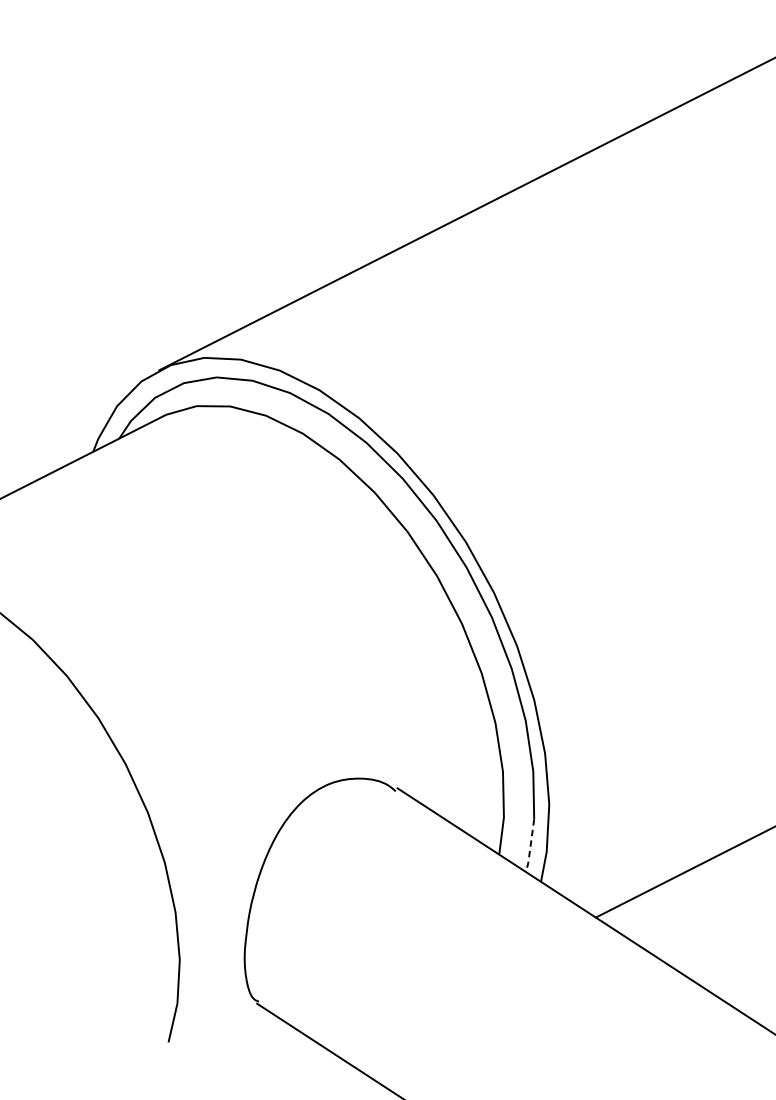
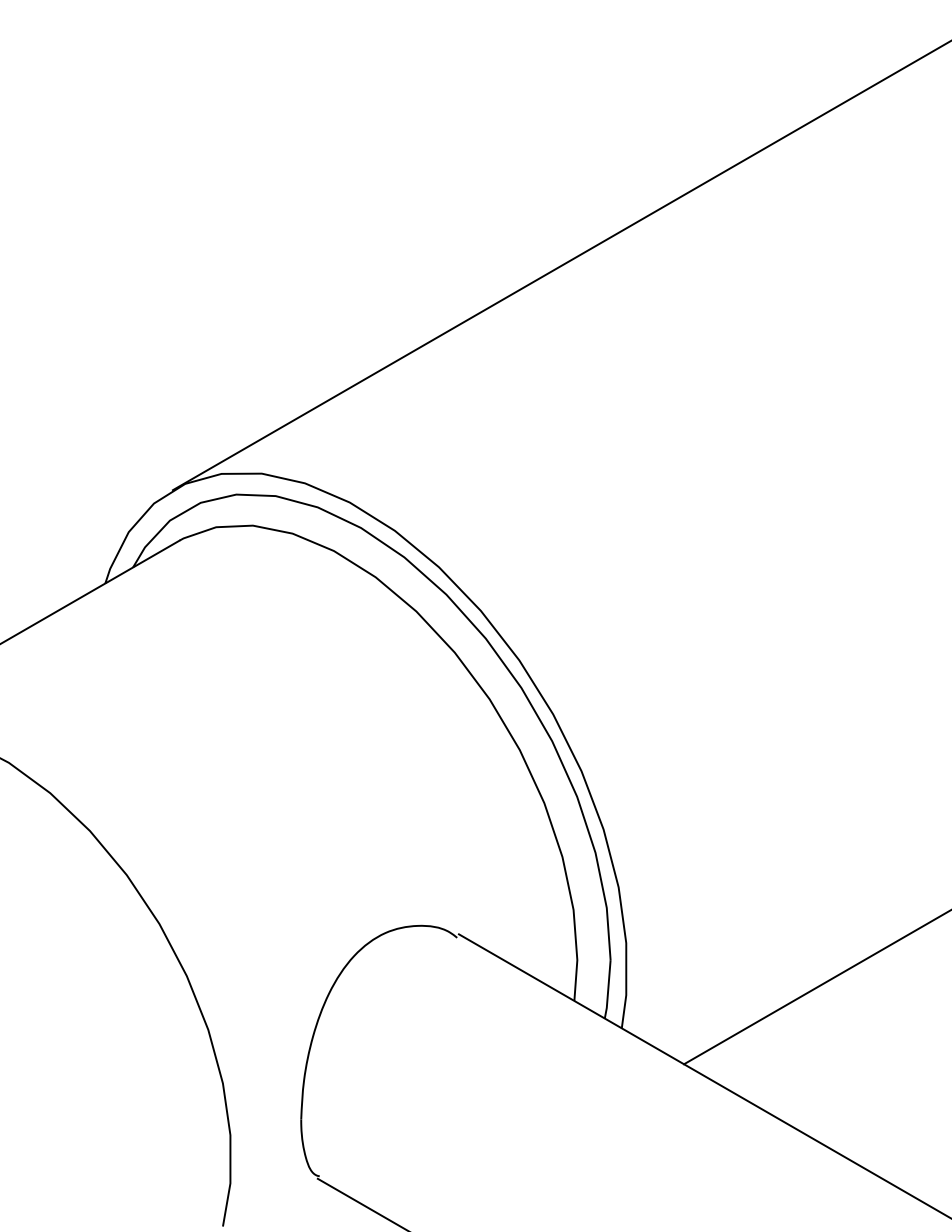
line: (530, 846) -> (608, 990), dashed -> solid

